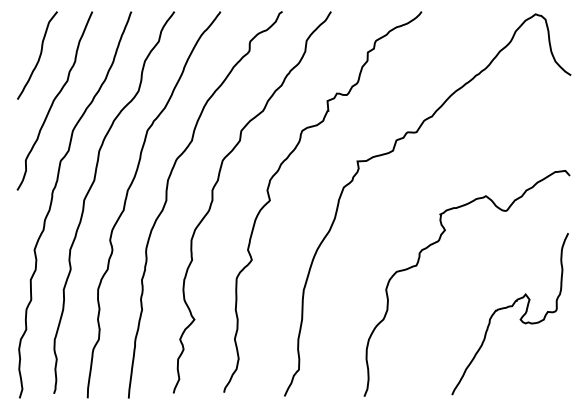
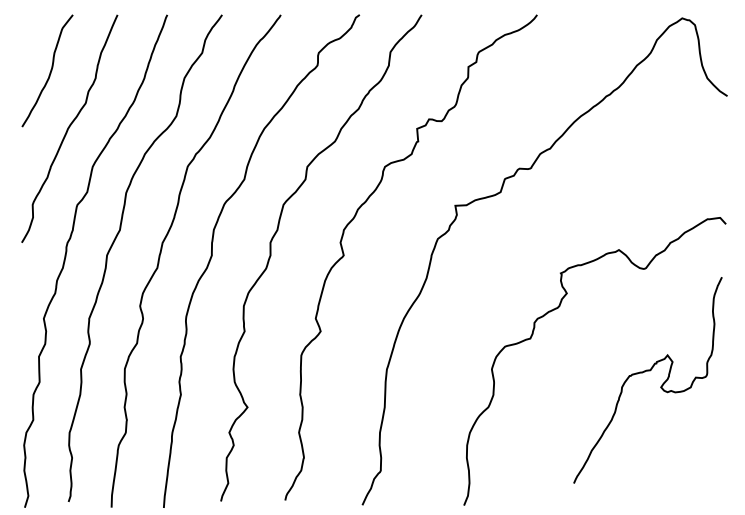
curve: (508, 307) -> (645, 372), moved

